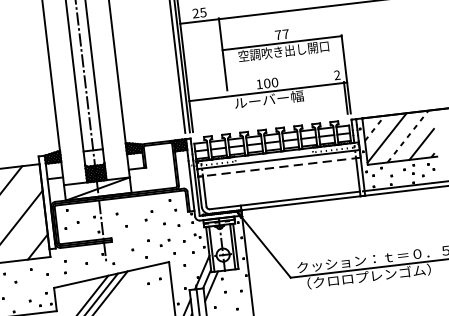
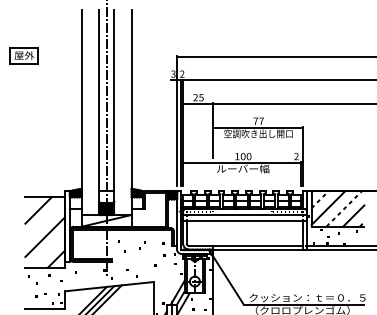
line: (278, 167) -> (244, 220), dashed -> solid
part: (153, 281) -> (40, 295), moved

